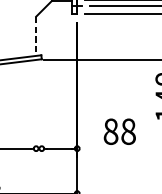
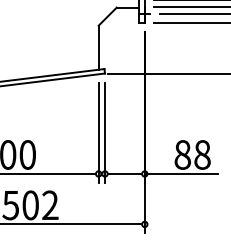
line: (36, 37) -> (98, 48), dashed -> solid
line: (42, 111) -> (105, 132), added
line: (36, 112) -> (98, 133), added
line: (109, 148) -> (181, 173), added

